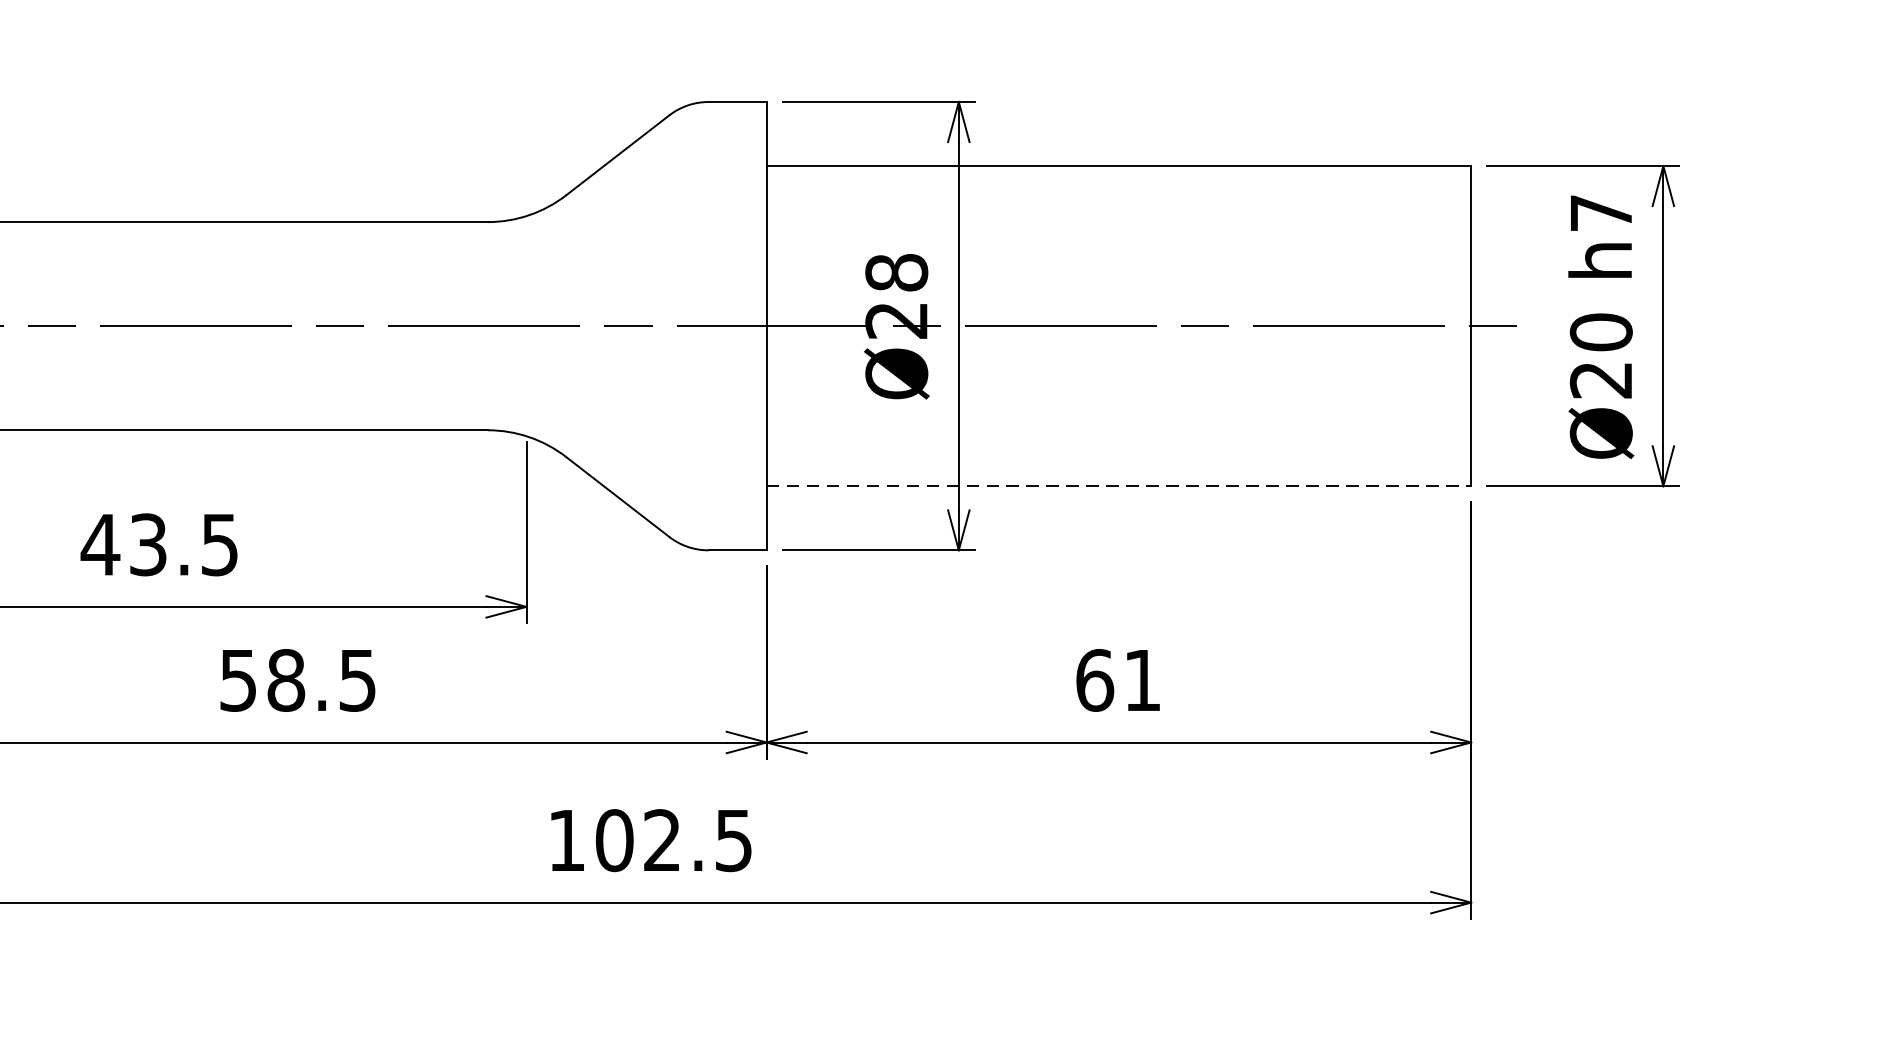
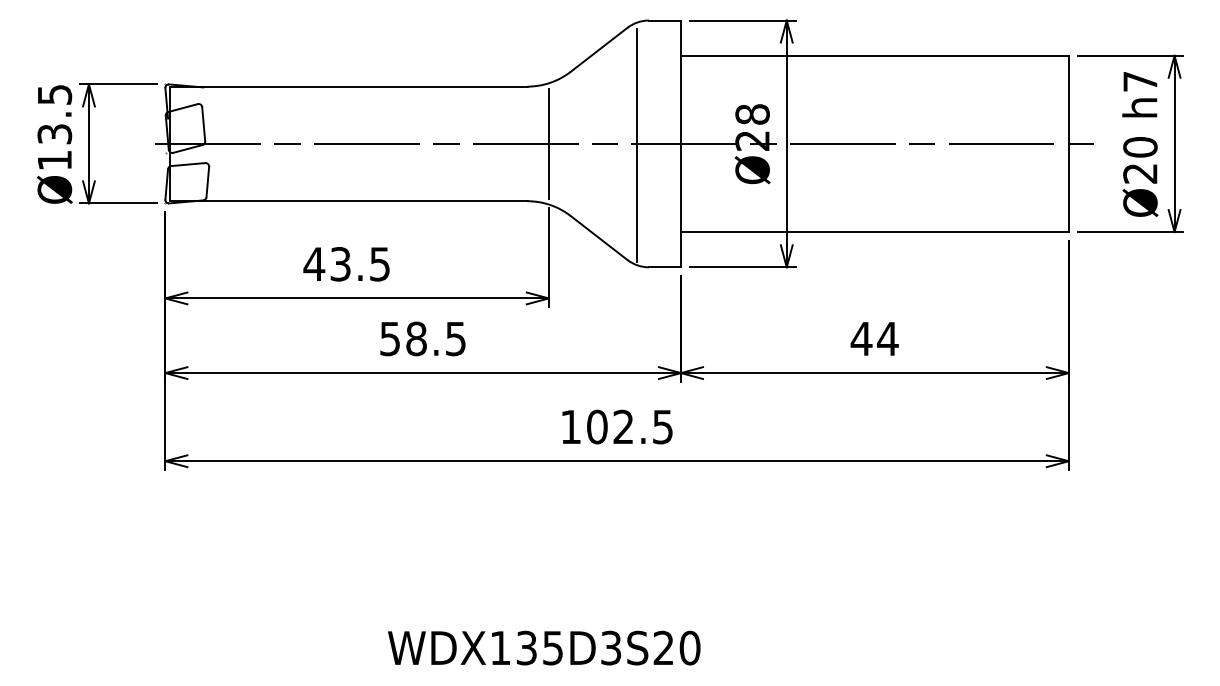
line: (525, 325) -> (548, 143), added
line: (685, 329) -> (636, 145), added
line: (1118, 487) -> (874, 232), dashed -> solid
text: (1118, 679) -> (874, 338), 61 -> 44

